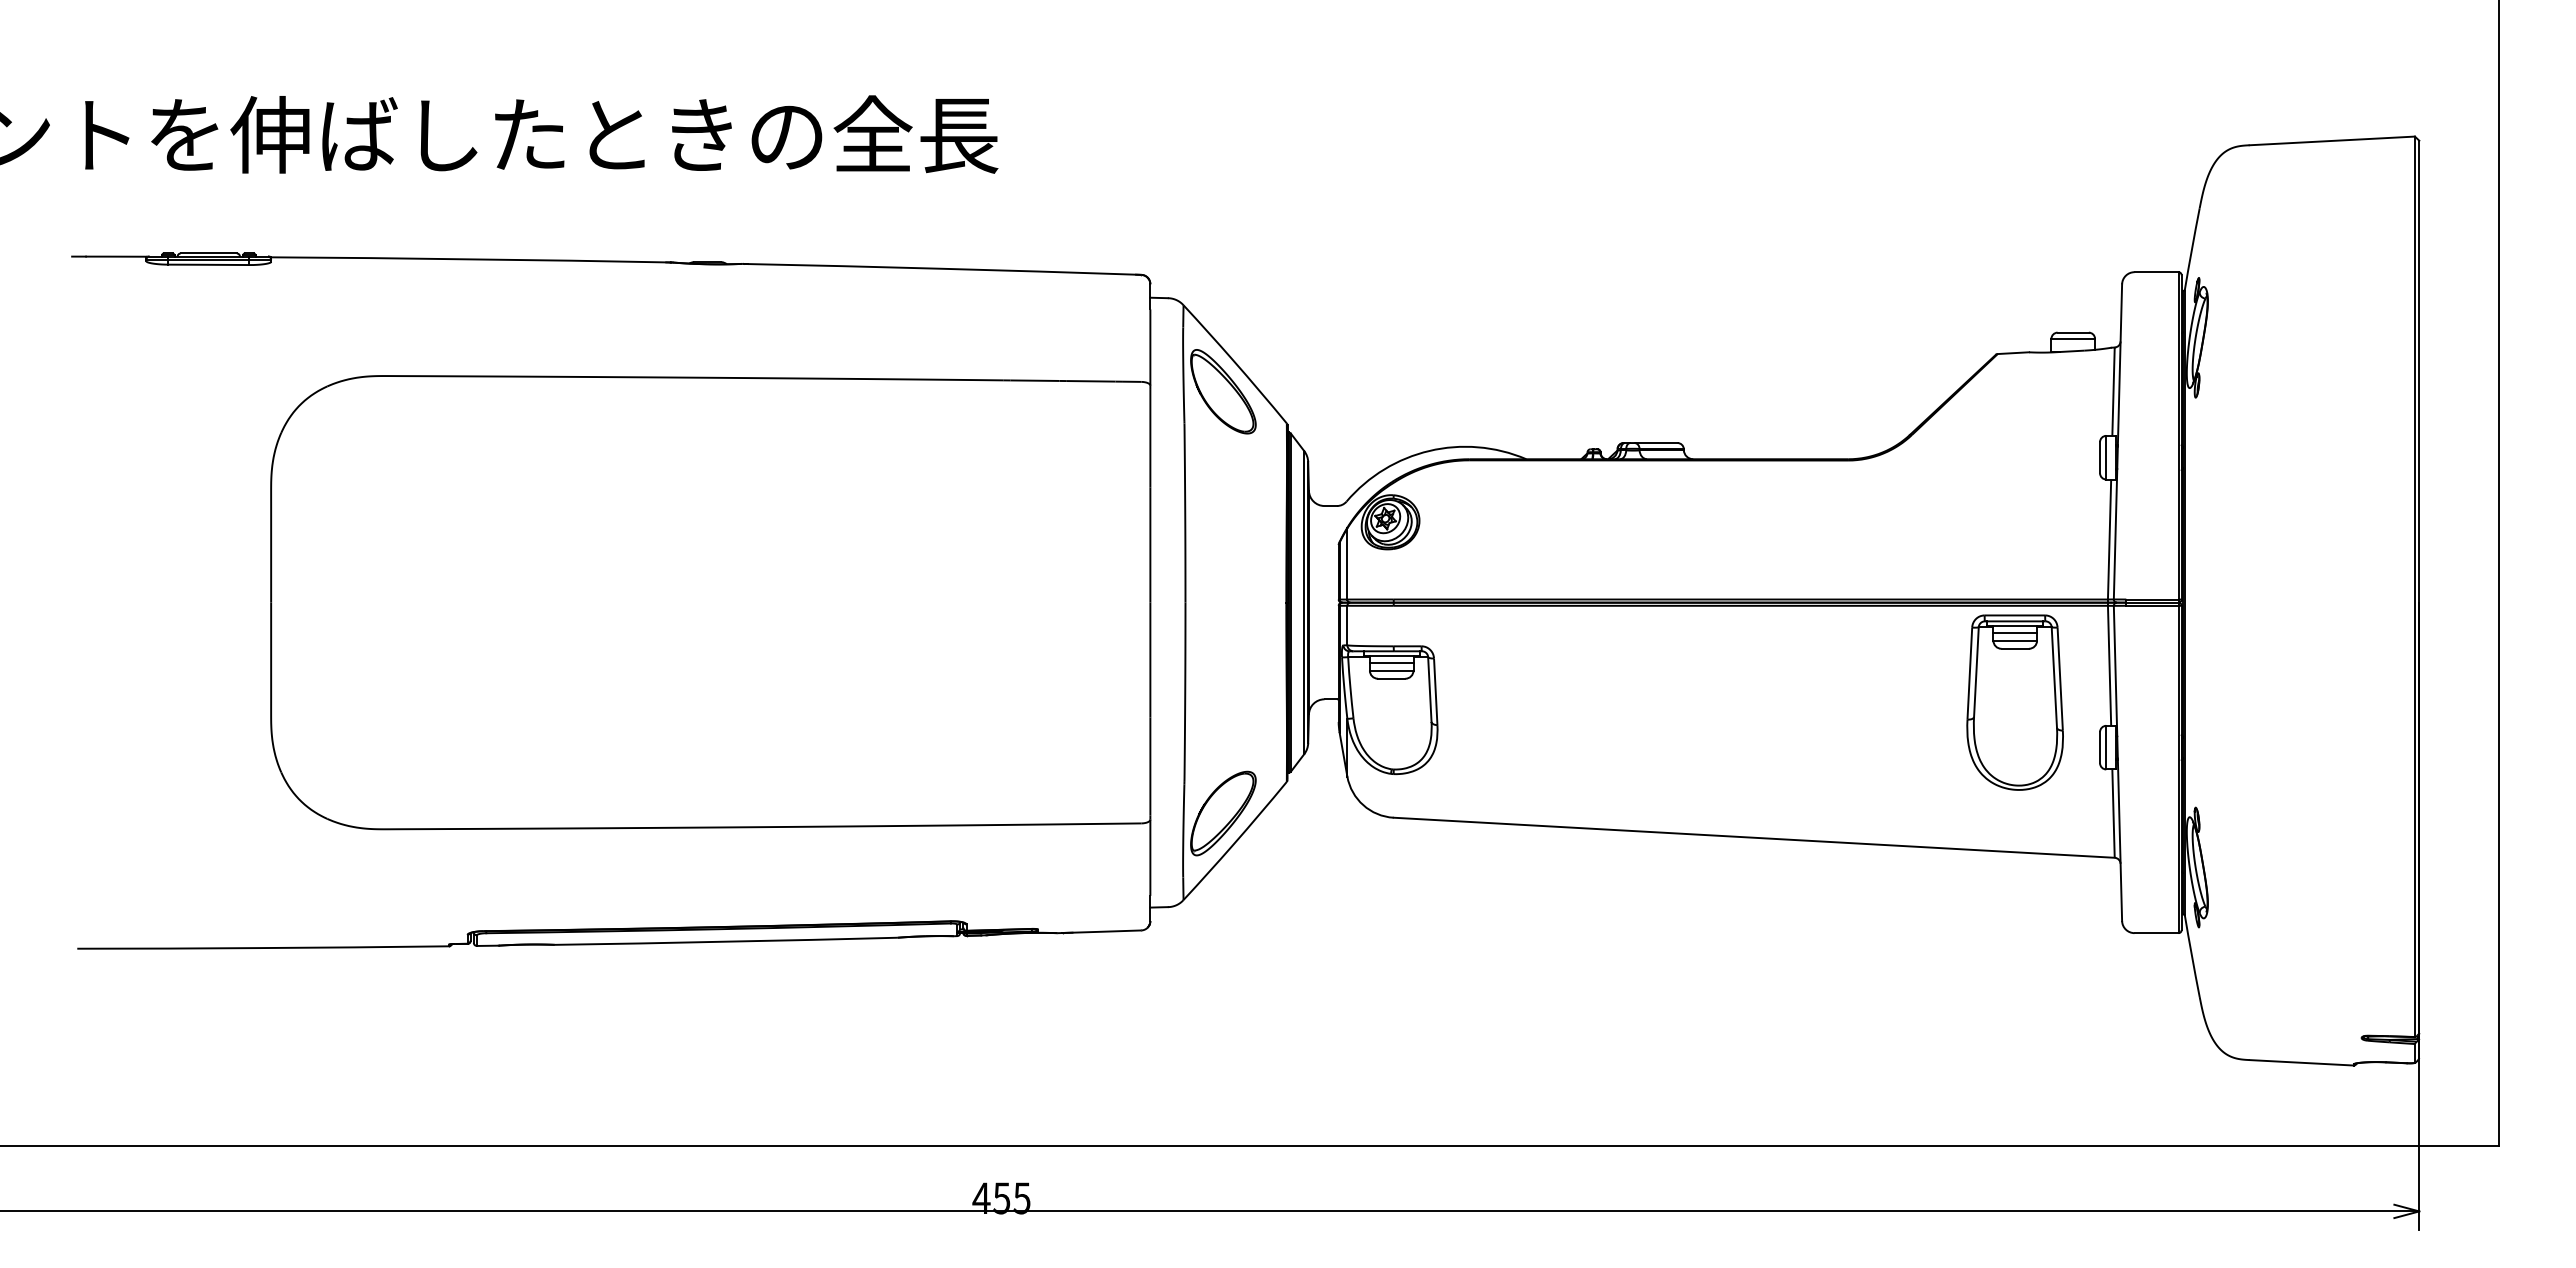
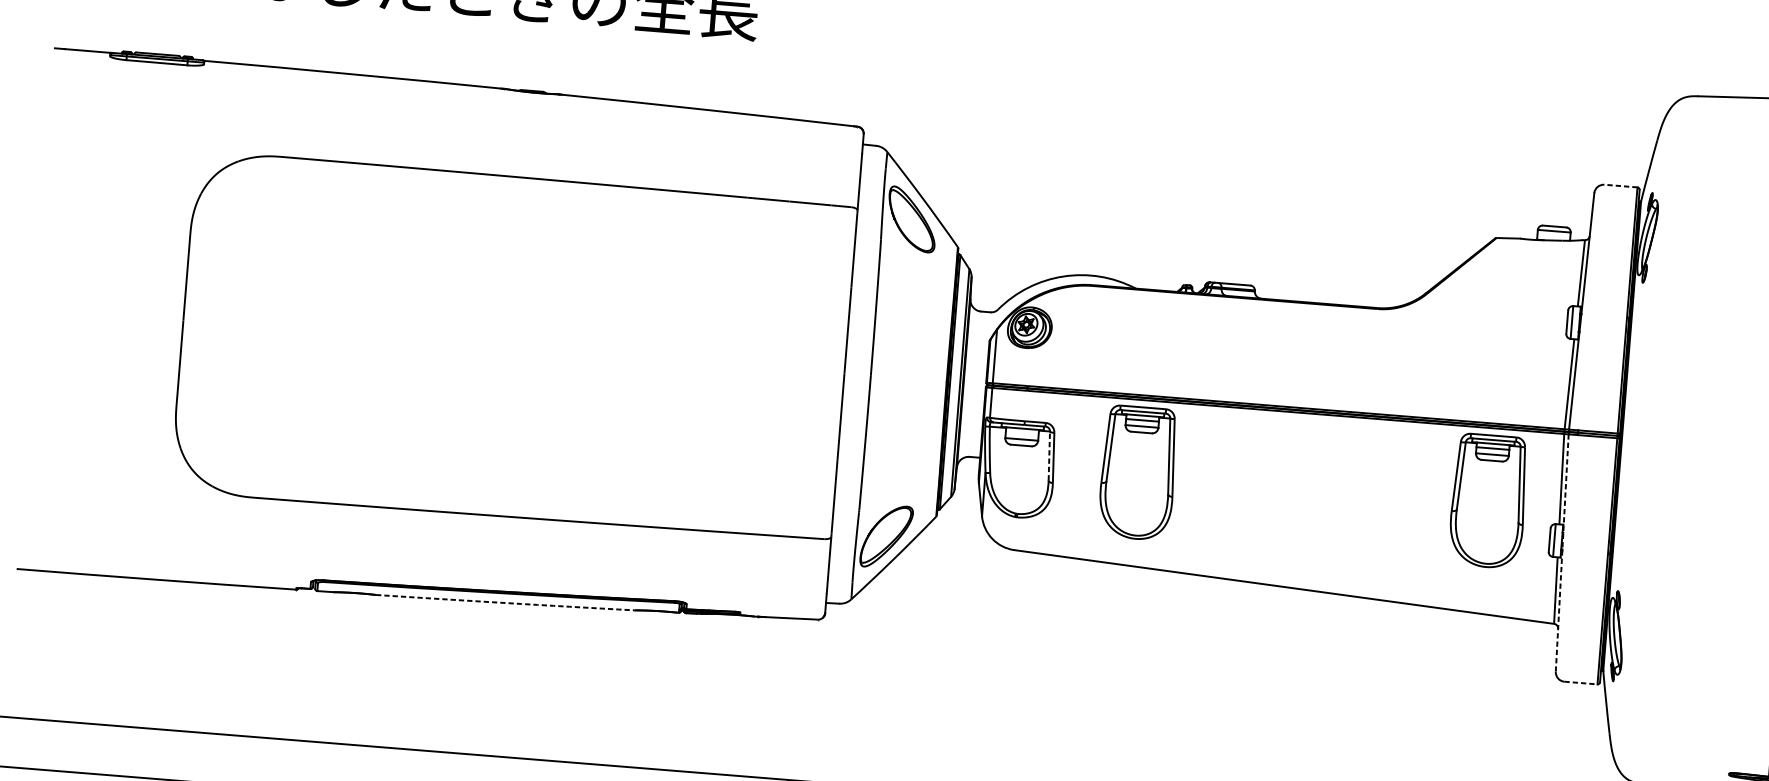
line: (2156, 272) -> (1620, 186), solid -> dashed
line: (1391, 662) -> (1022, 433), removed
line: (1429, 689) -> (1049, 455), solid -> dashed
part: (1548, 702) -> (1137, 472), added
line: (2117, 763) -> (1561, 553), solid -> dashed
line: (2156, 933) -> (1580, 683), solid -> dashed
arc: (726, 941) -> (505, 602), solid -> dashed

